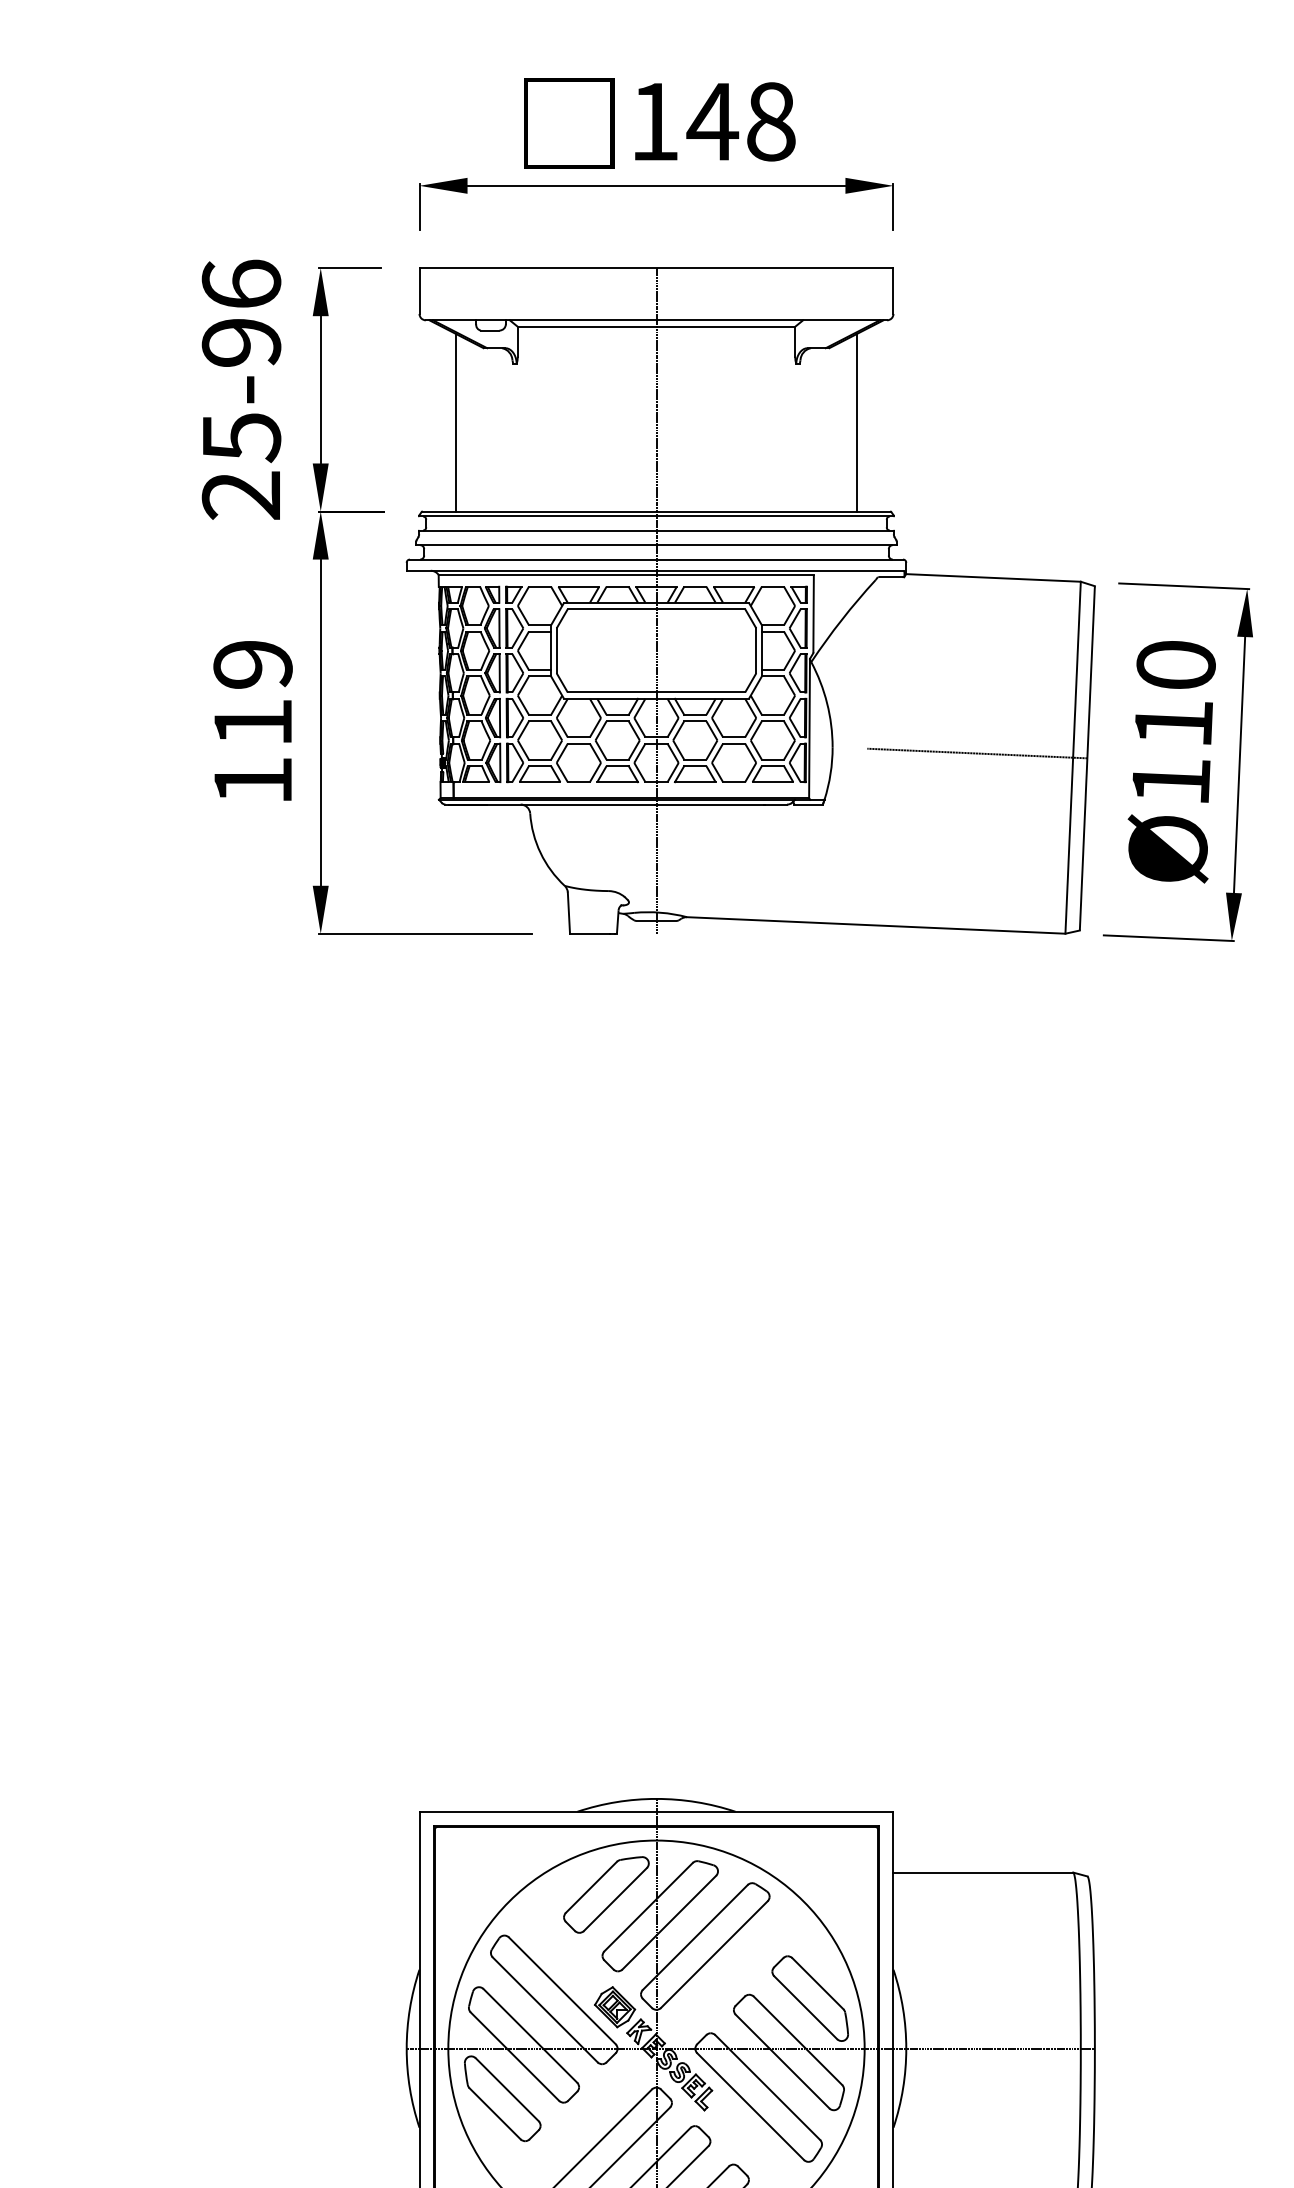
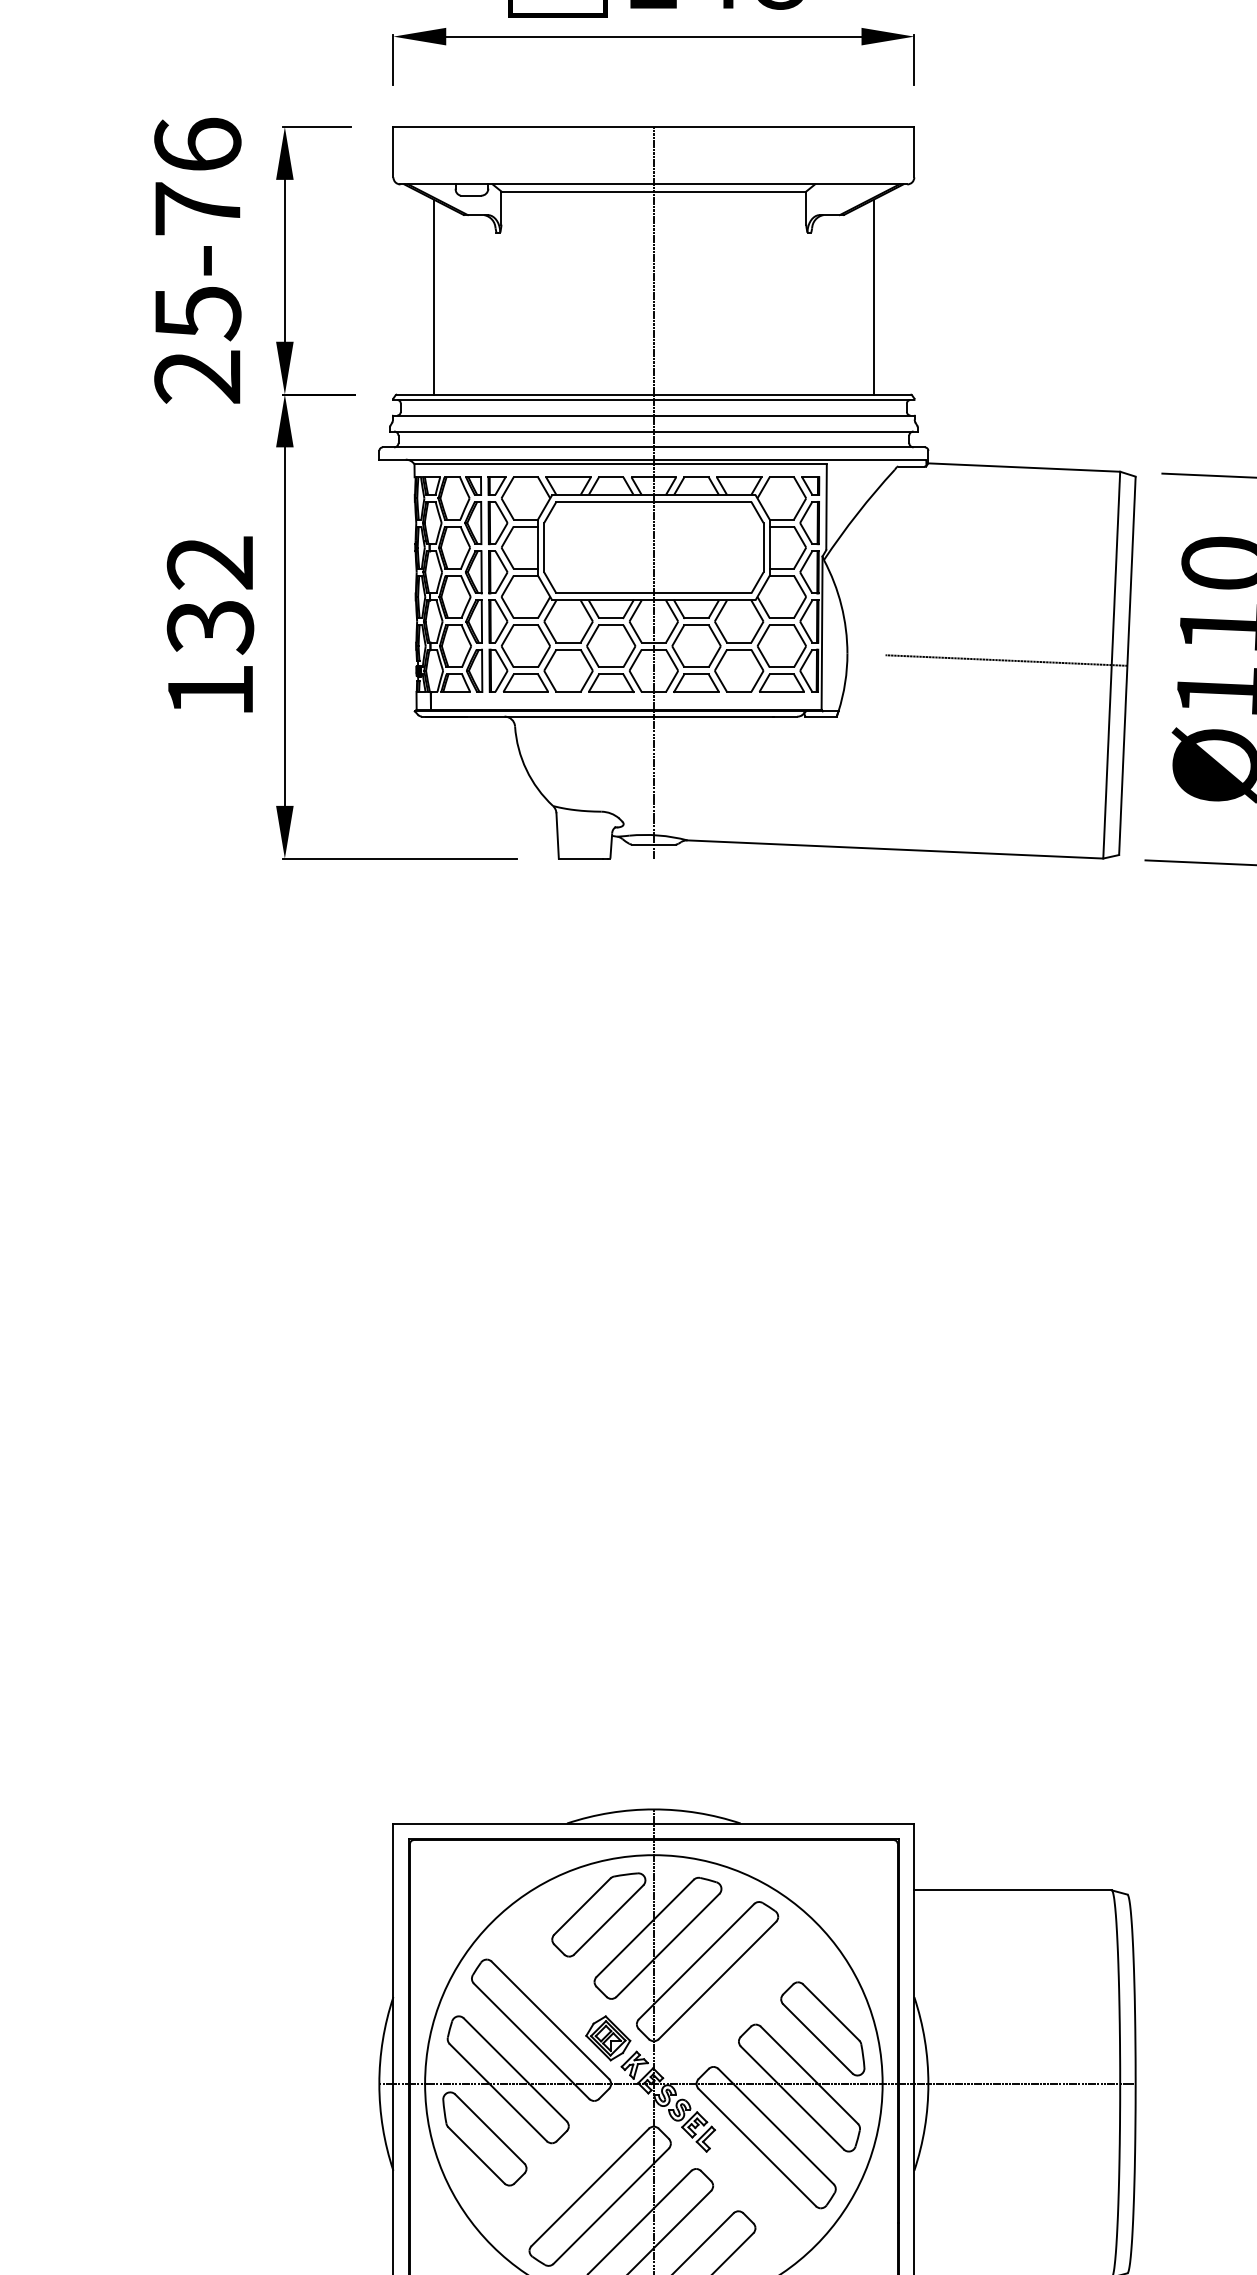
text: (241, 342) -> (197, 208), 25-96 -> 25-76
text: (252, 694) -> (209, 595), 119 -> 132

